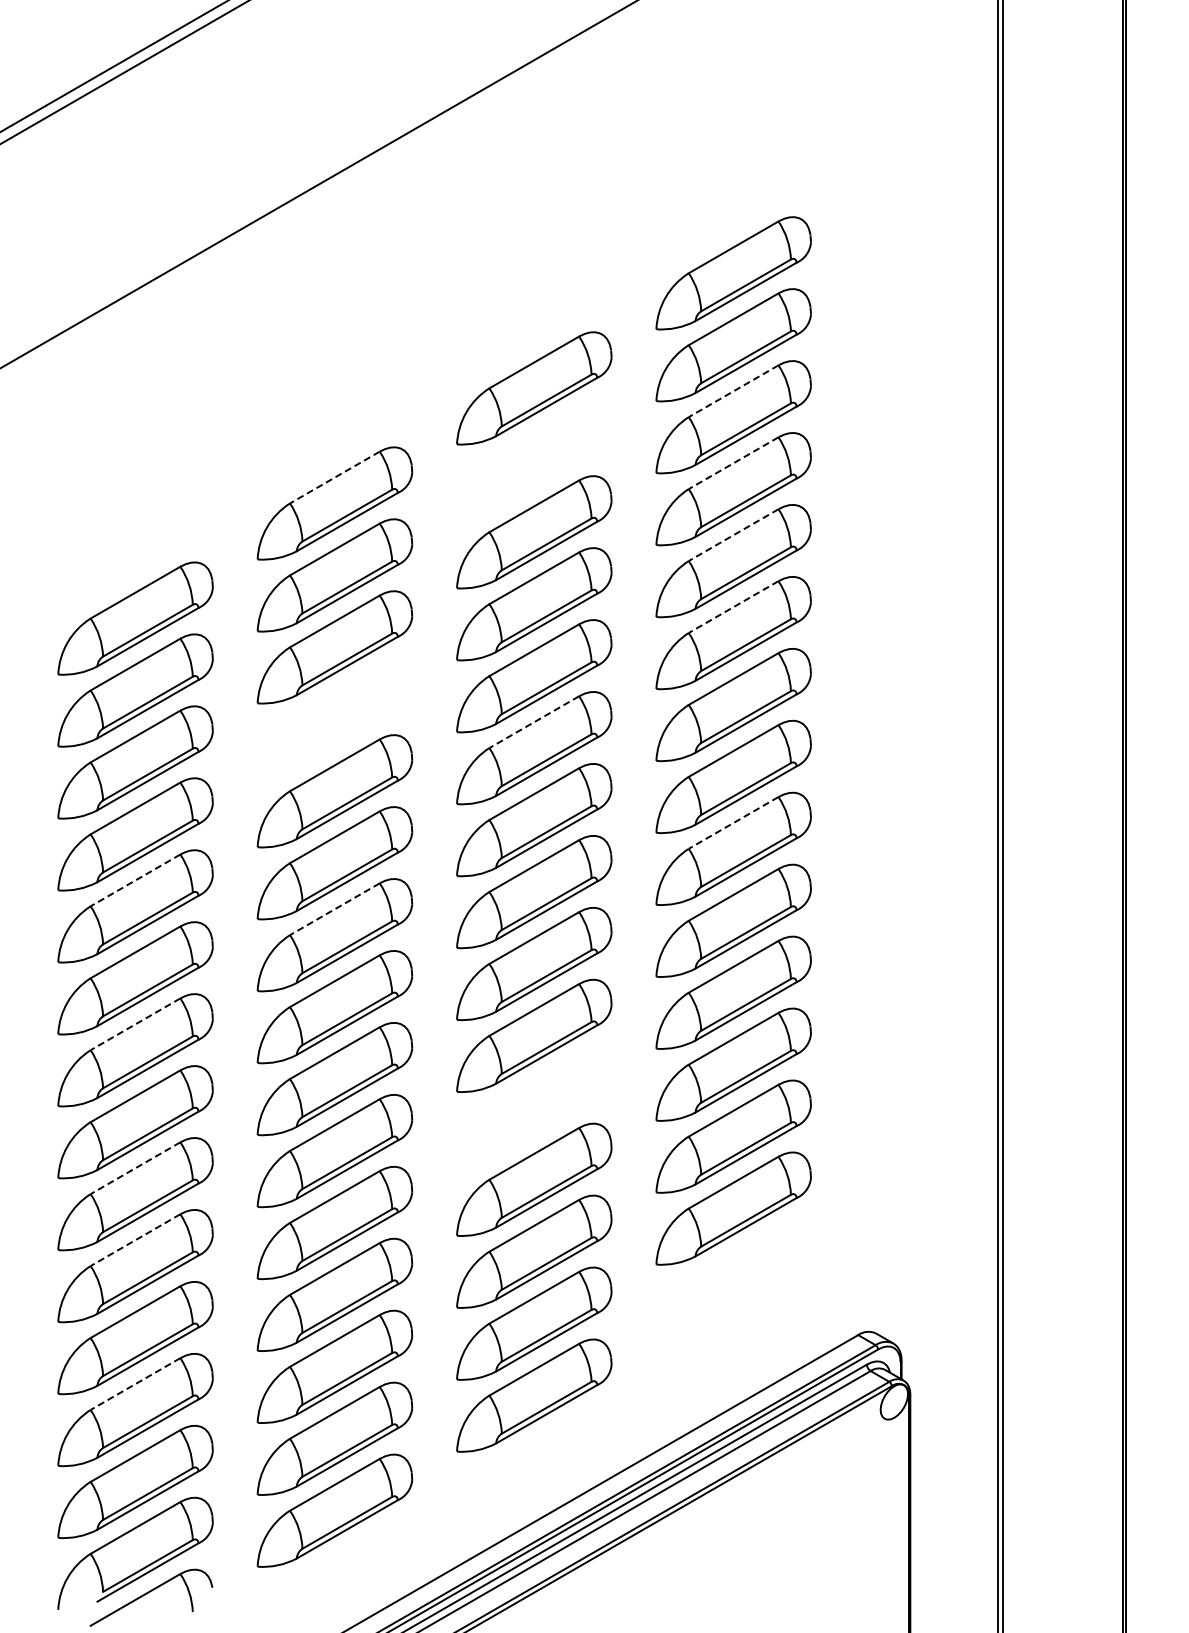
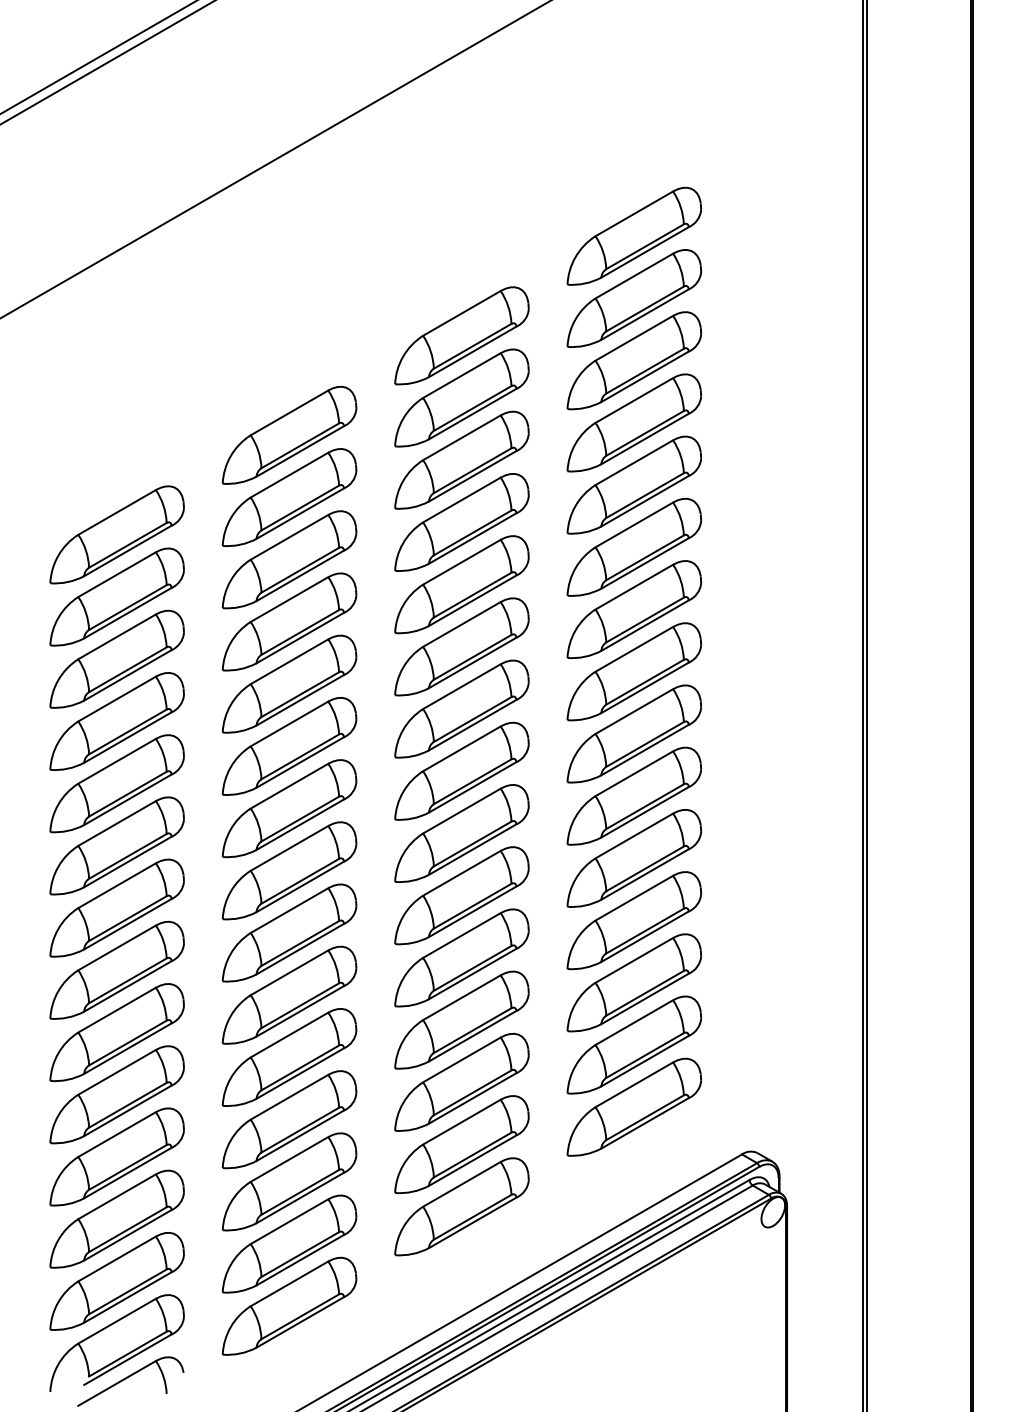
line: (733, 391) -> (634, 338), dashed -> solid
part: (534, 460) -> (462, 398), added
line: (733, 463) -> (634, 400), dashed -> solid
line: (334, 477) -> (289, 412), dashed -> solid
line: (733, 535) -> (634, 463), dashed -> solid
line: (733, 607) -> (634, 525), dashed -> solid
part: (334, 719) -> (289, 622), added
line: (534, 722) -> (462, 624), dashed -> solid
line: (733, 822) -> (634, 711), dashed -> solid
line: (135, 880) -> (117, 761), dashed -> solid
line: (334, 909) -> (289, 786), dashed -> solid
line: (135, 1024) -> (117, 885), dashed -> solid
part: (534, 1107) -> (462, 957), added
line: (135, 1168) -> (117, 1010), dashed -> solid
line: (135, 1240) -> (117, 1072), dashed -> solid
part: (733, 1280) -> (634, 1107), added
line: (135, 1384) -> (117, 1197), dashed -> solid

